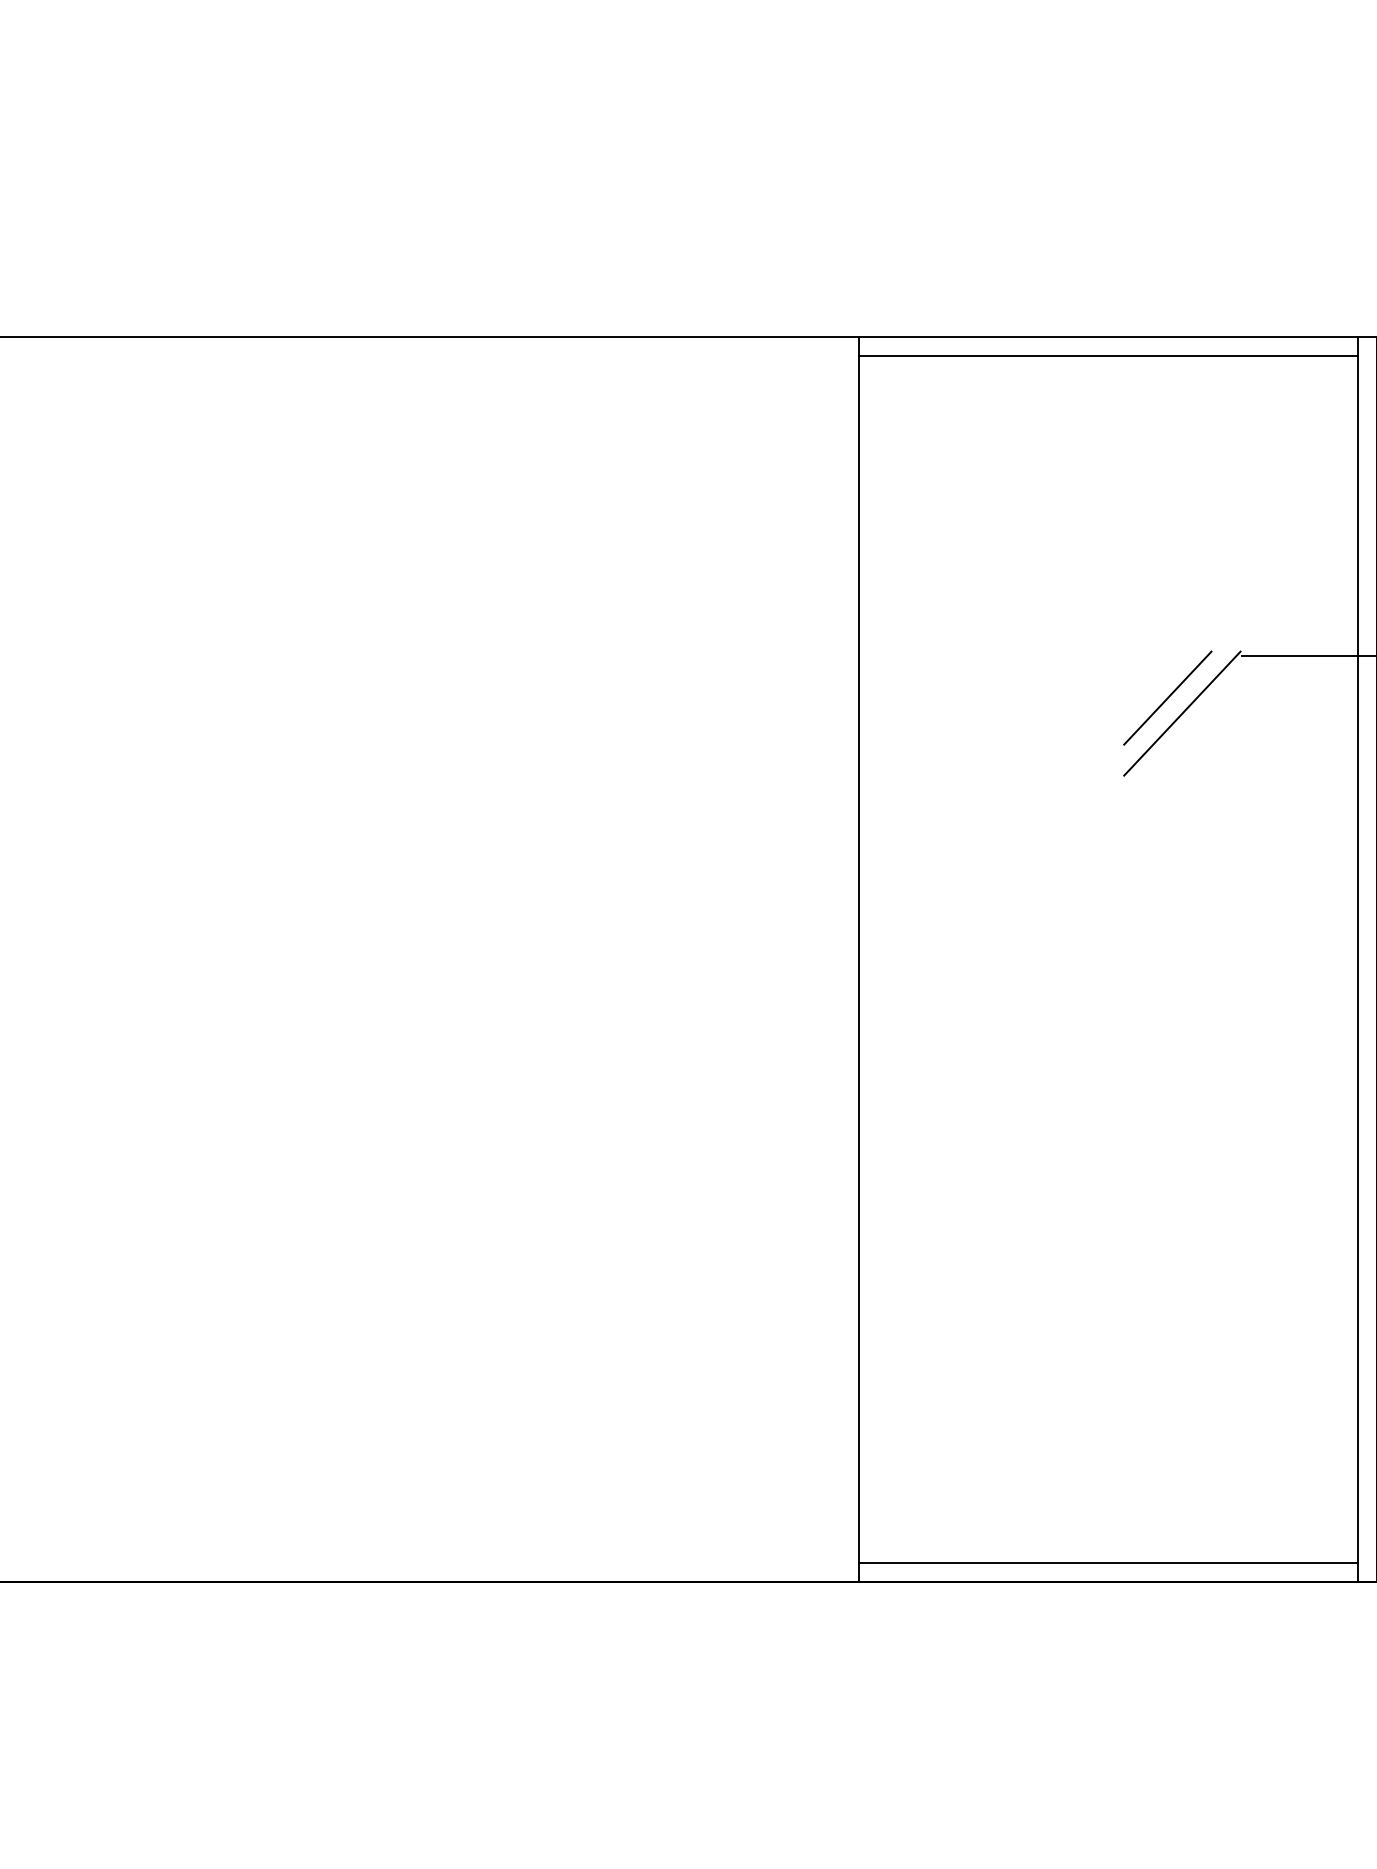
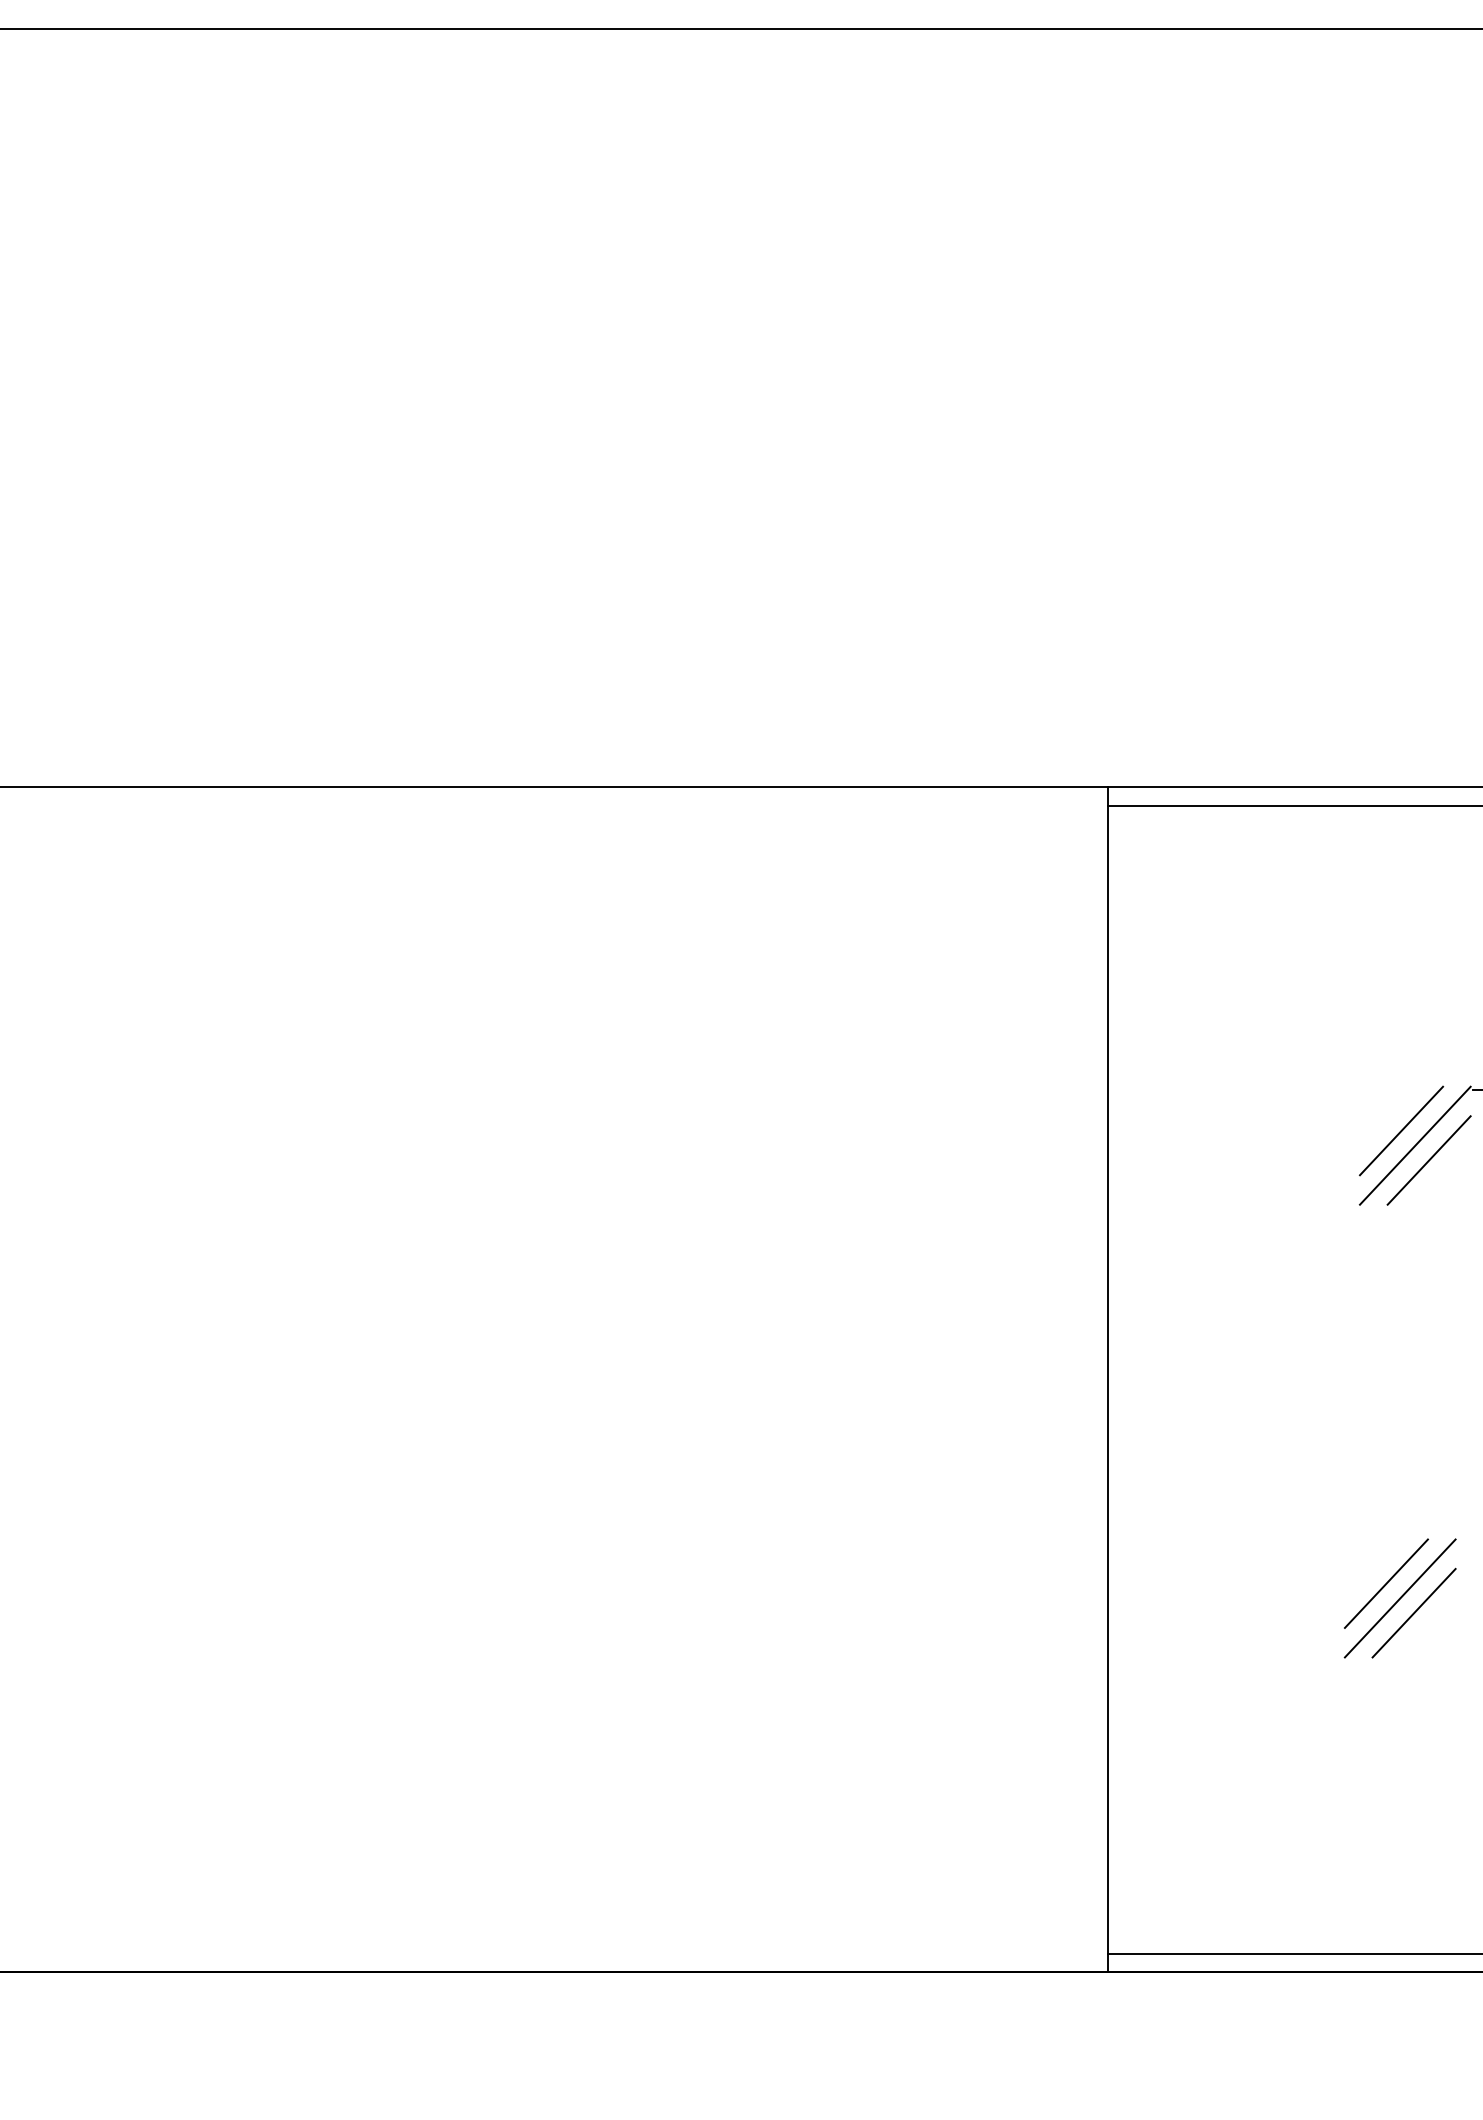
line: (1196, 729) -> (1428, 1160), added
line: (1151, 1173) -> (1385, 1583), added
line: (1165, 1189) -> (1399, 1598), added
line: (1180, 1204) -> (1413, 1612), added

